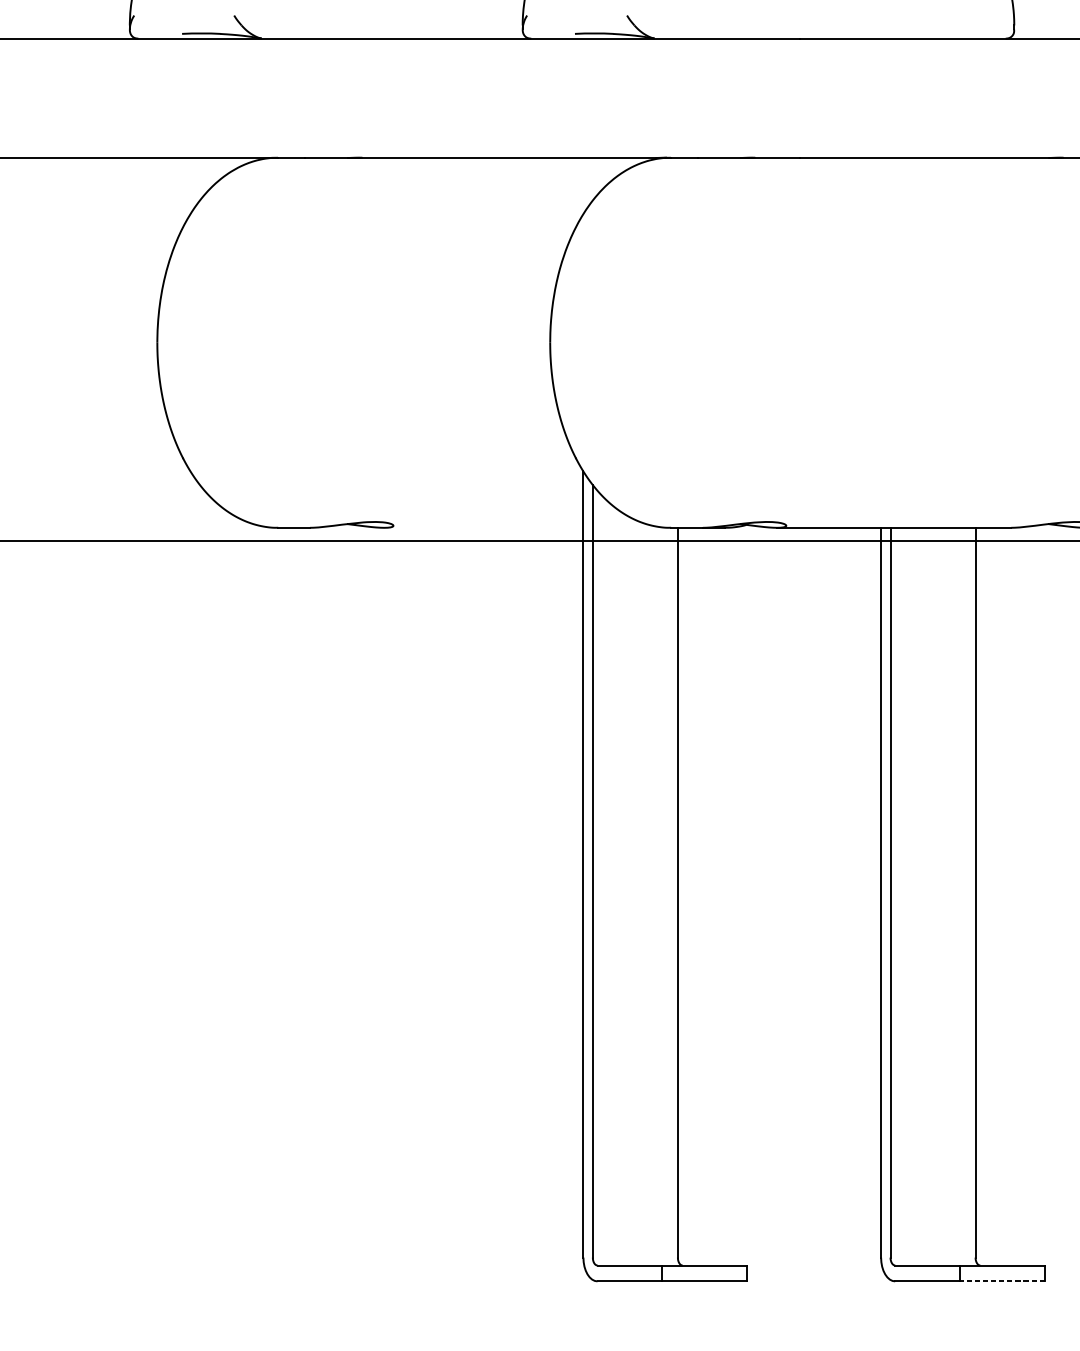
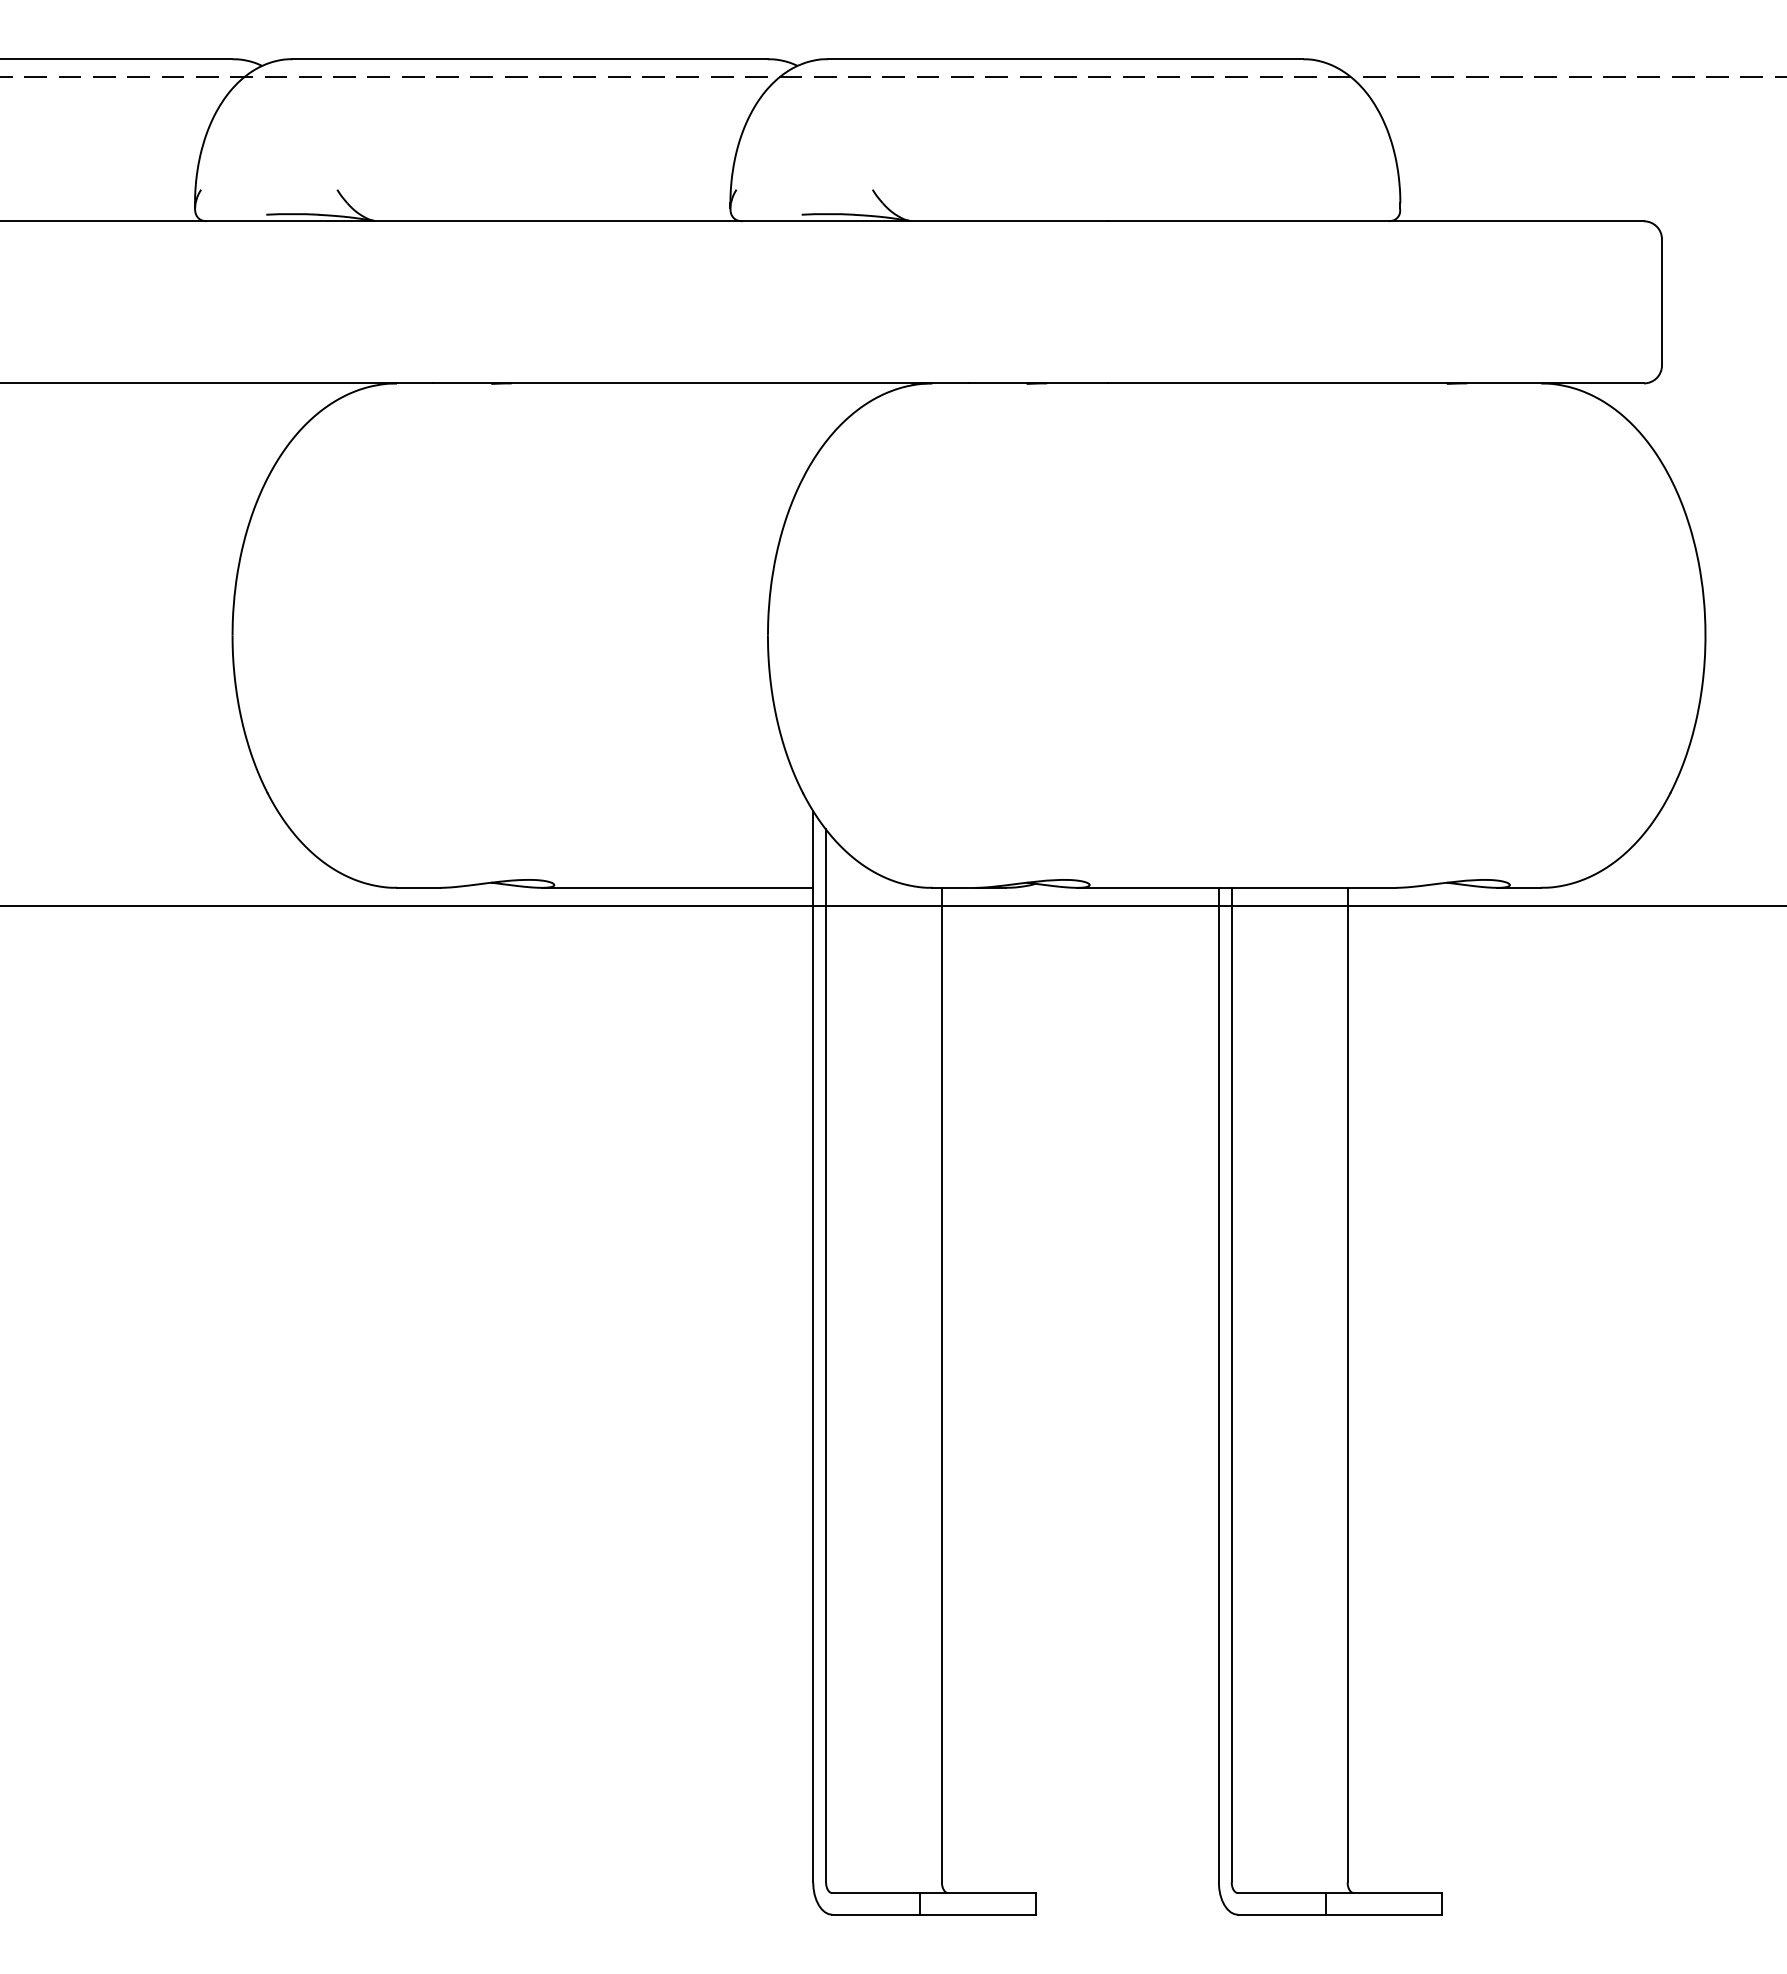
line: (483, 527) -> (677, 887), added
line: (1001, 1281) -> (1383, 1914), dashed -> solid

